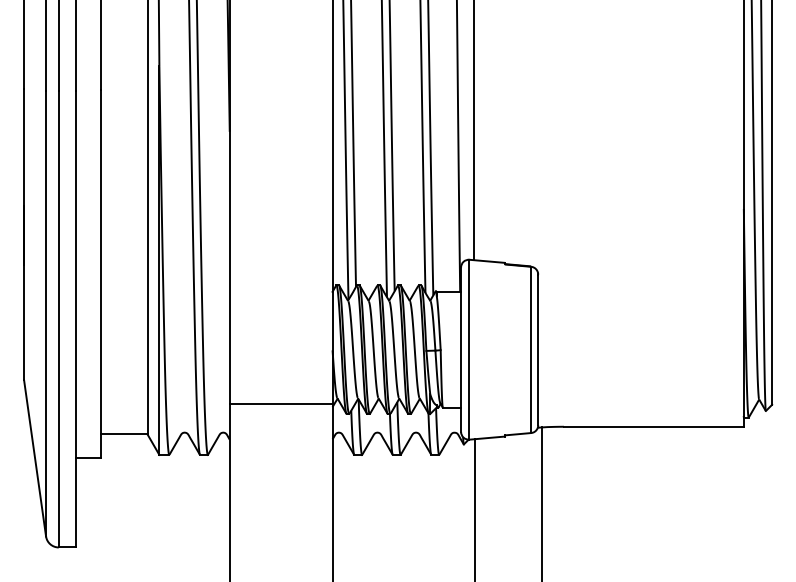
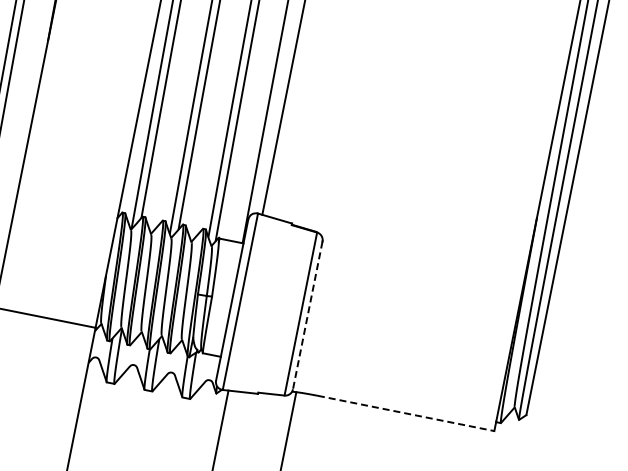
line: (538, 350) -> (307, 316), solid -> dashed
line: (653, 426) -> (405, 413), solid -> dashed

